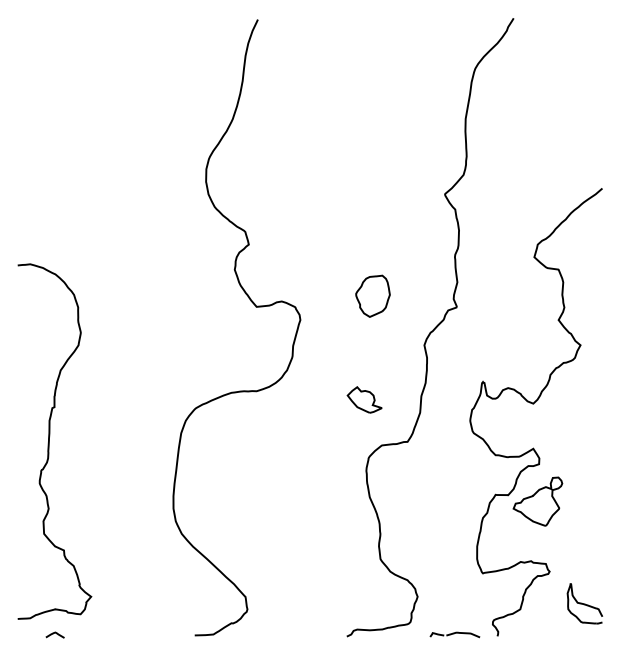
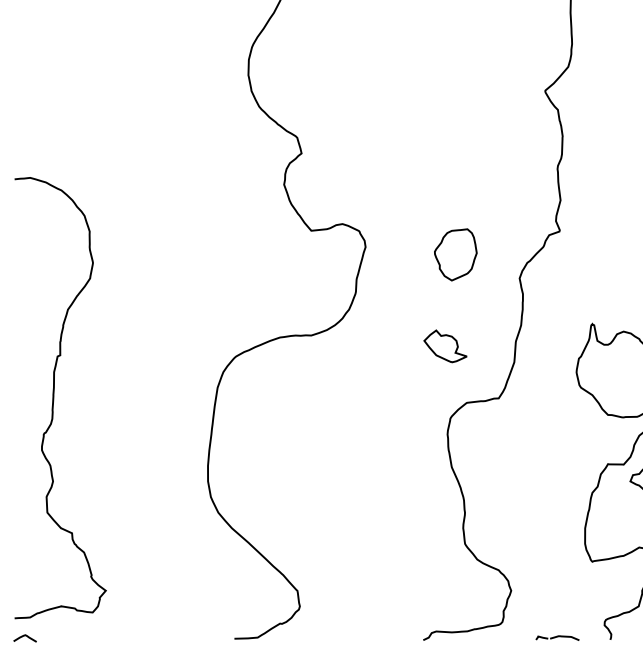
part: (372, 295) -> (455, 253), moved
curve: (54, 633) -> (24, 636), moved
part: (454, 634) -> (556, 637), size x0.7

